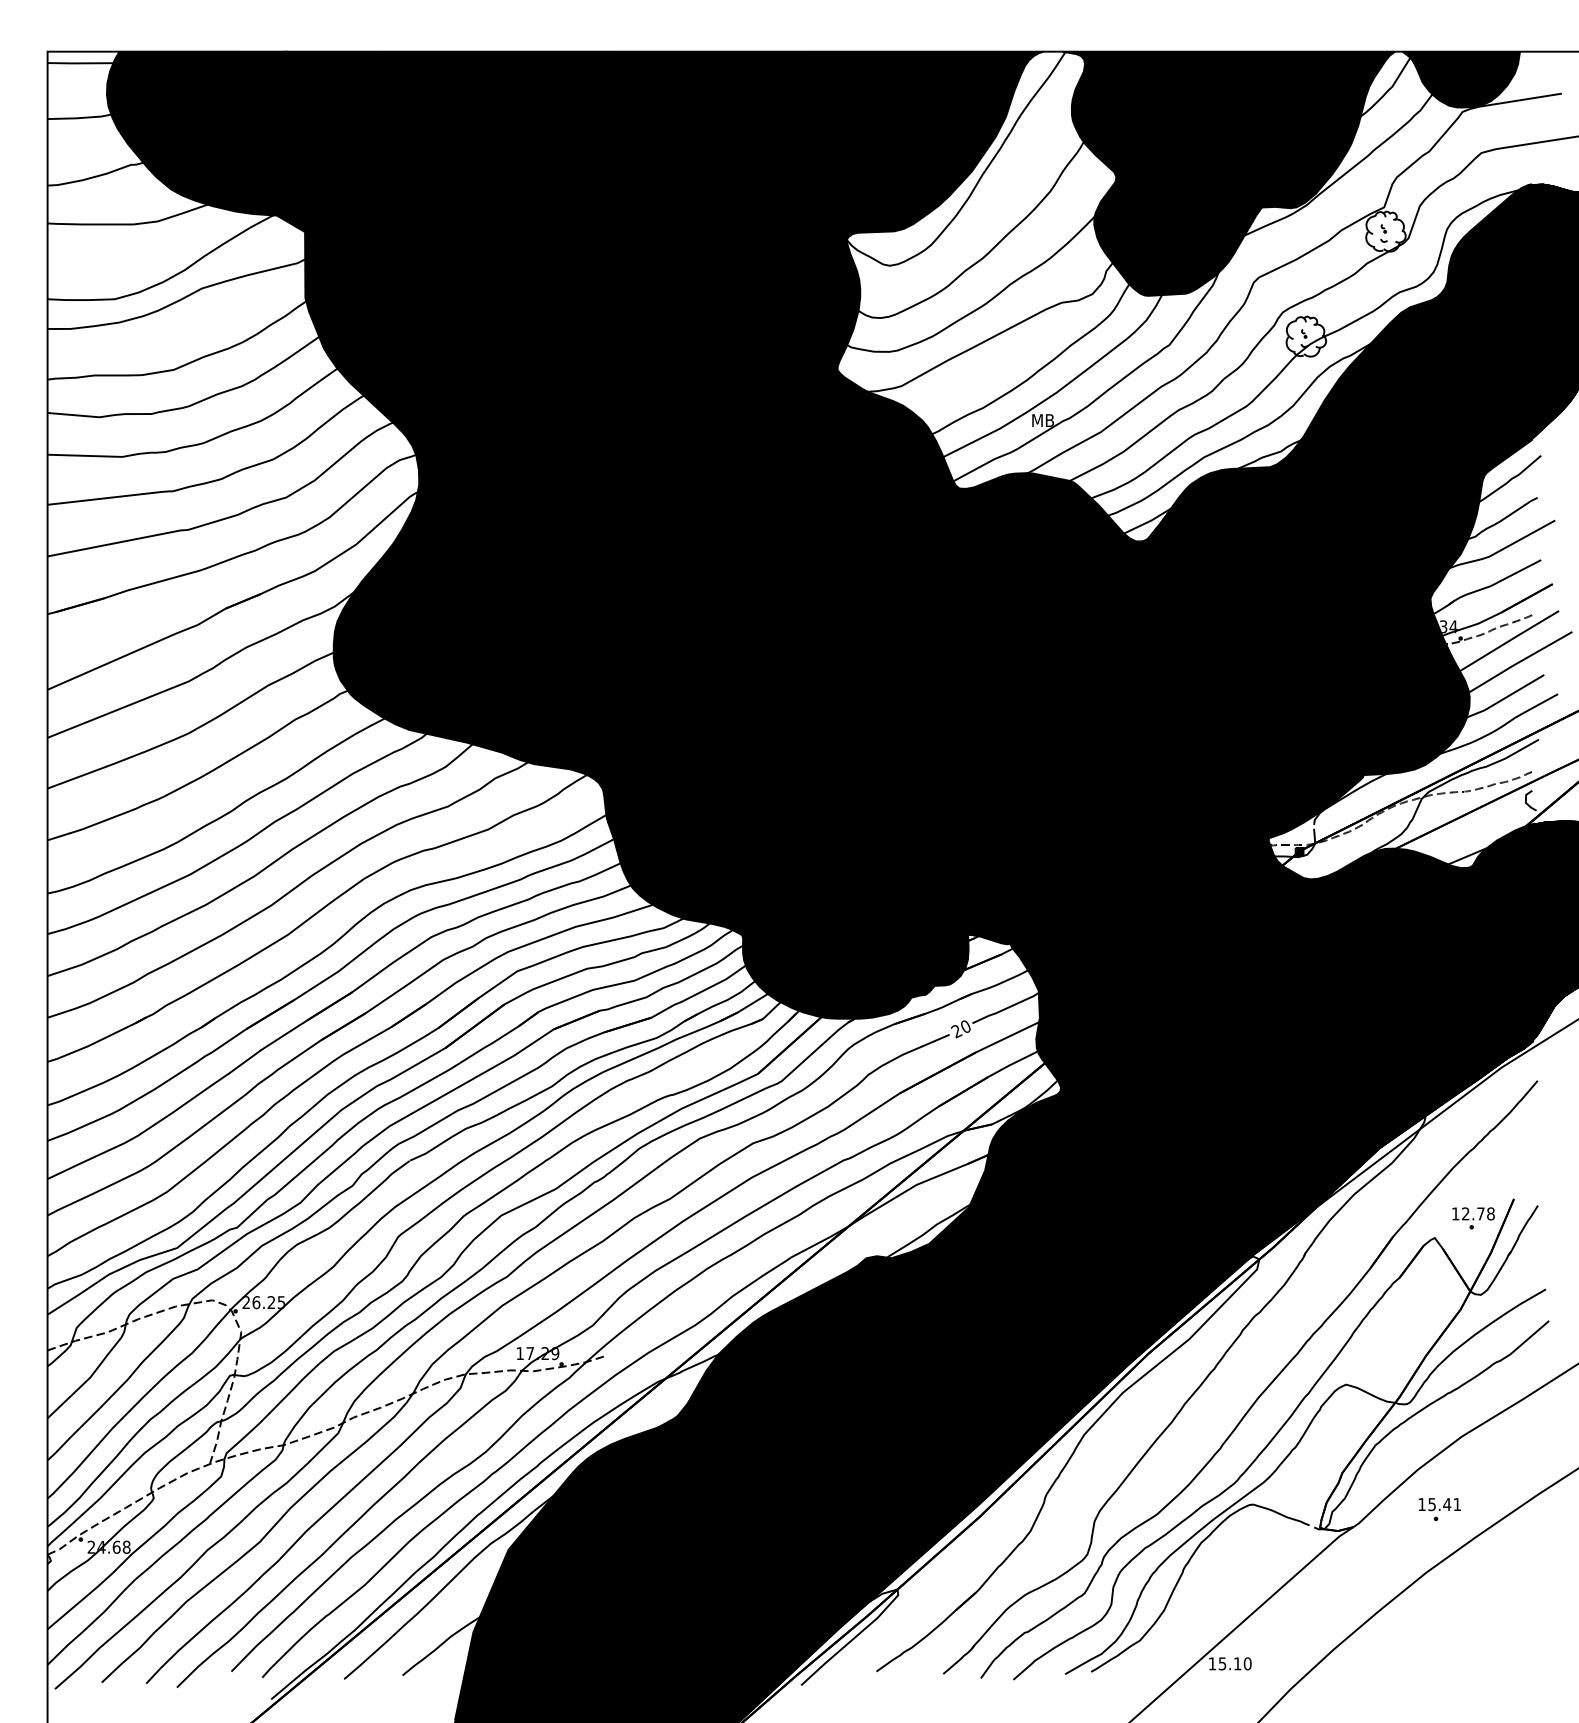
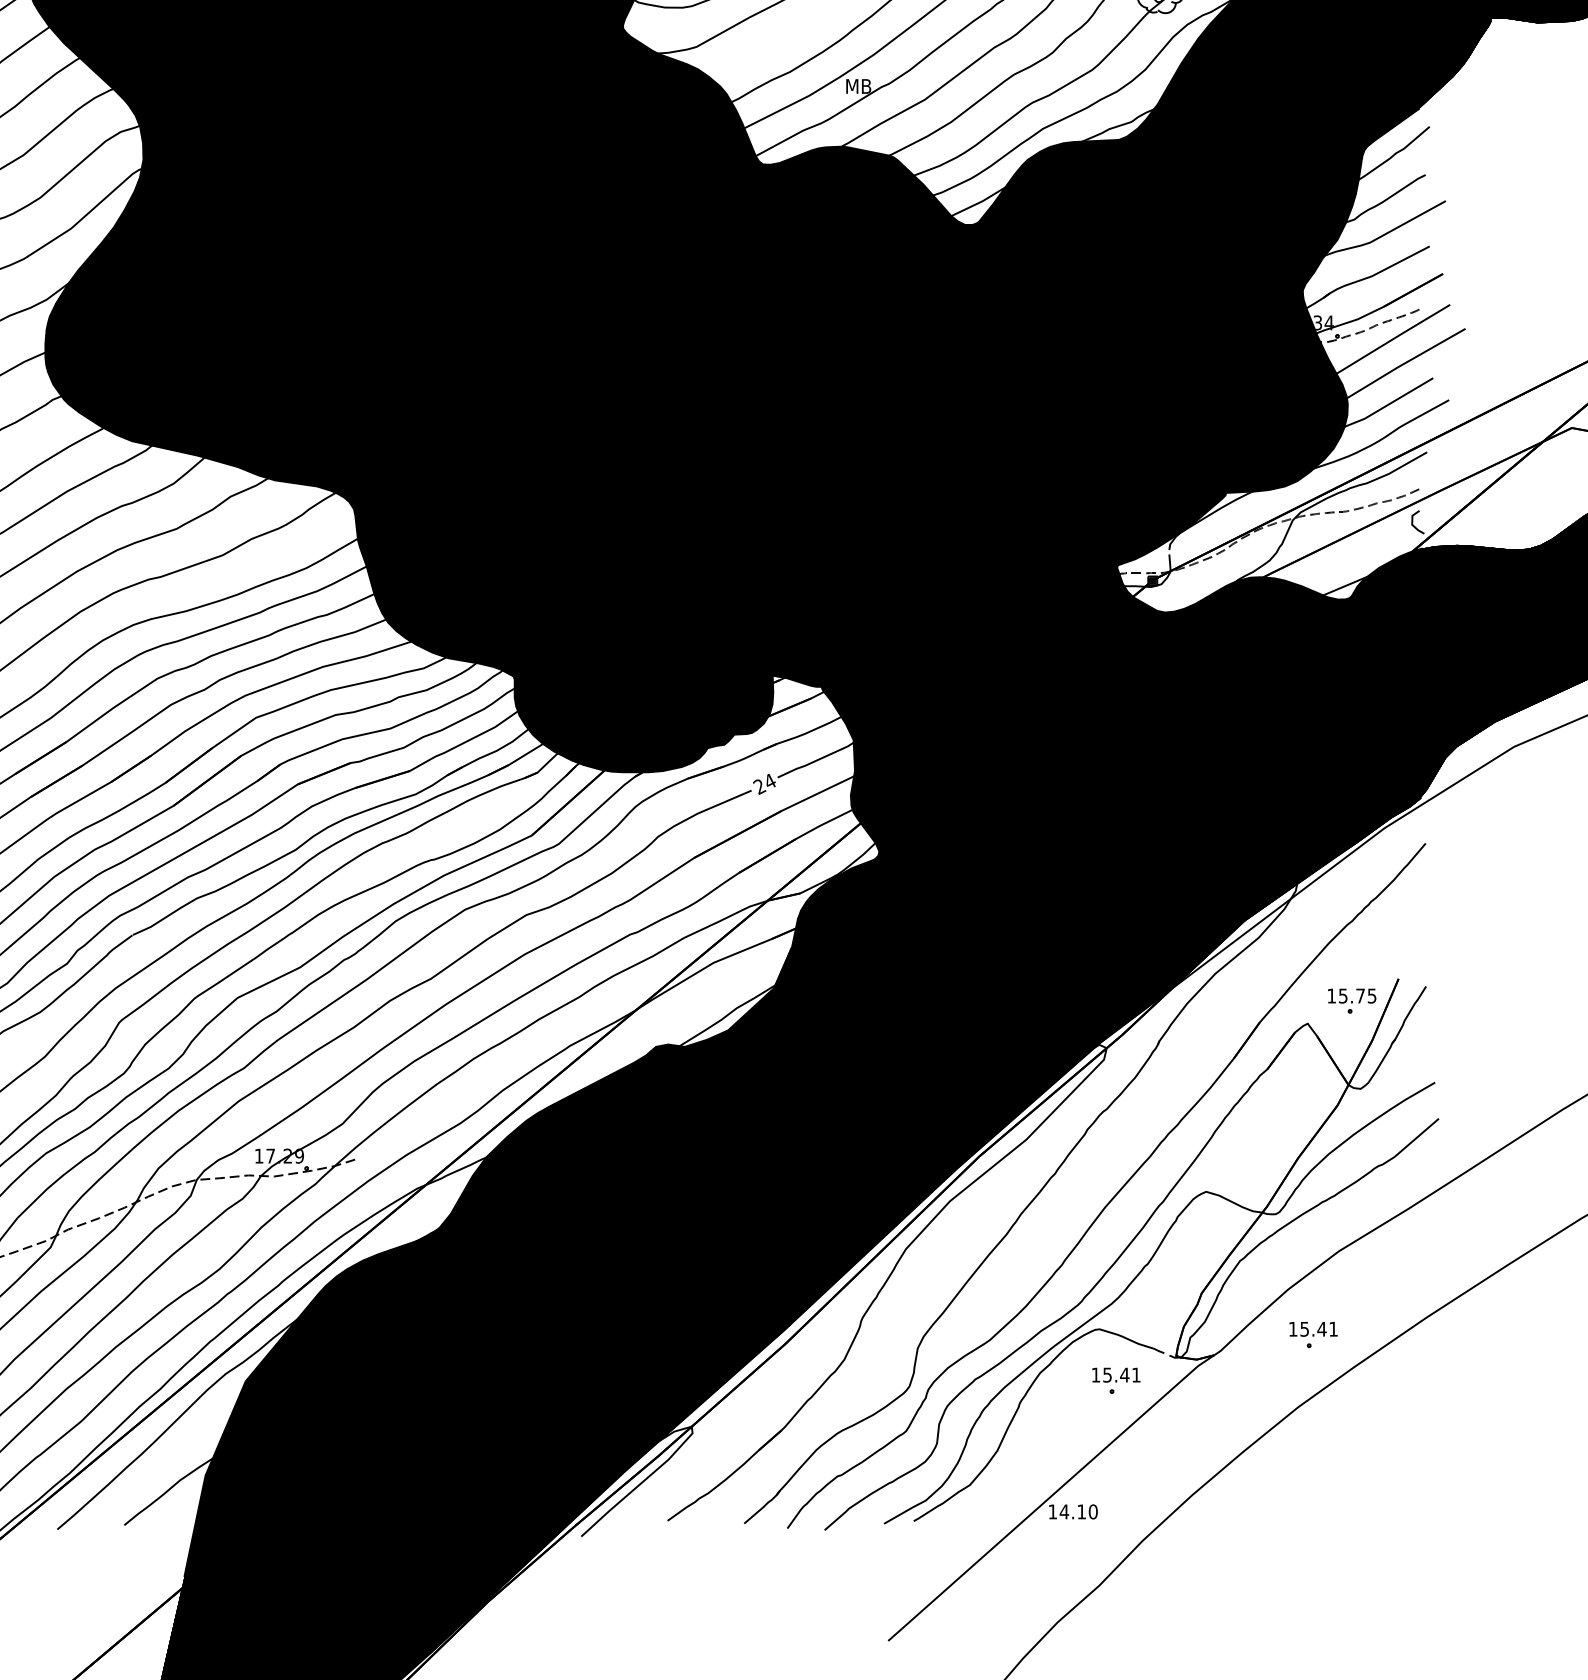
text: (965, 1026) -> (769, 781), 20 -> 24
text: (1478, 1213) -> (1357, 995), 12.78 -> 15.75
part: (1267, 1549) -> (1115, 1380), added
text: (1222, 1663) -> (1064, 1511), 15.10 -> 14.10

